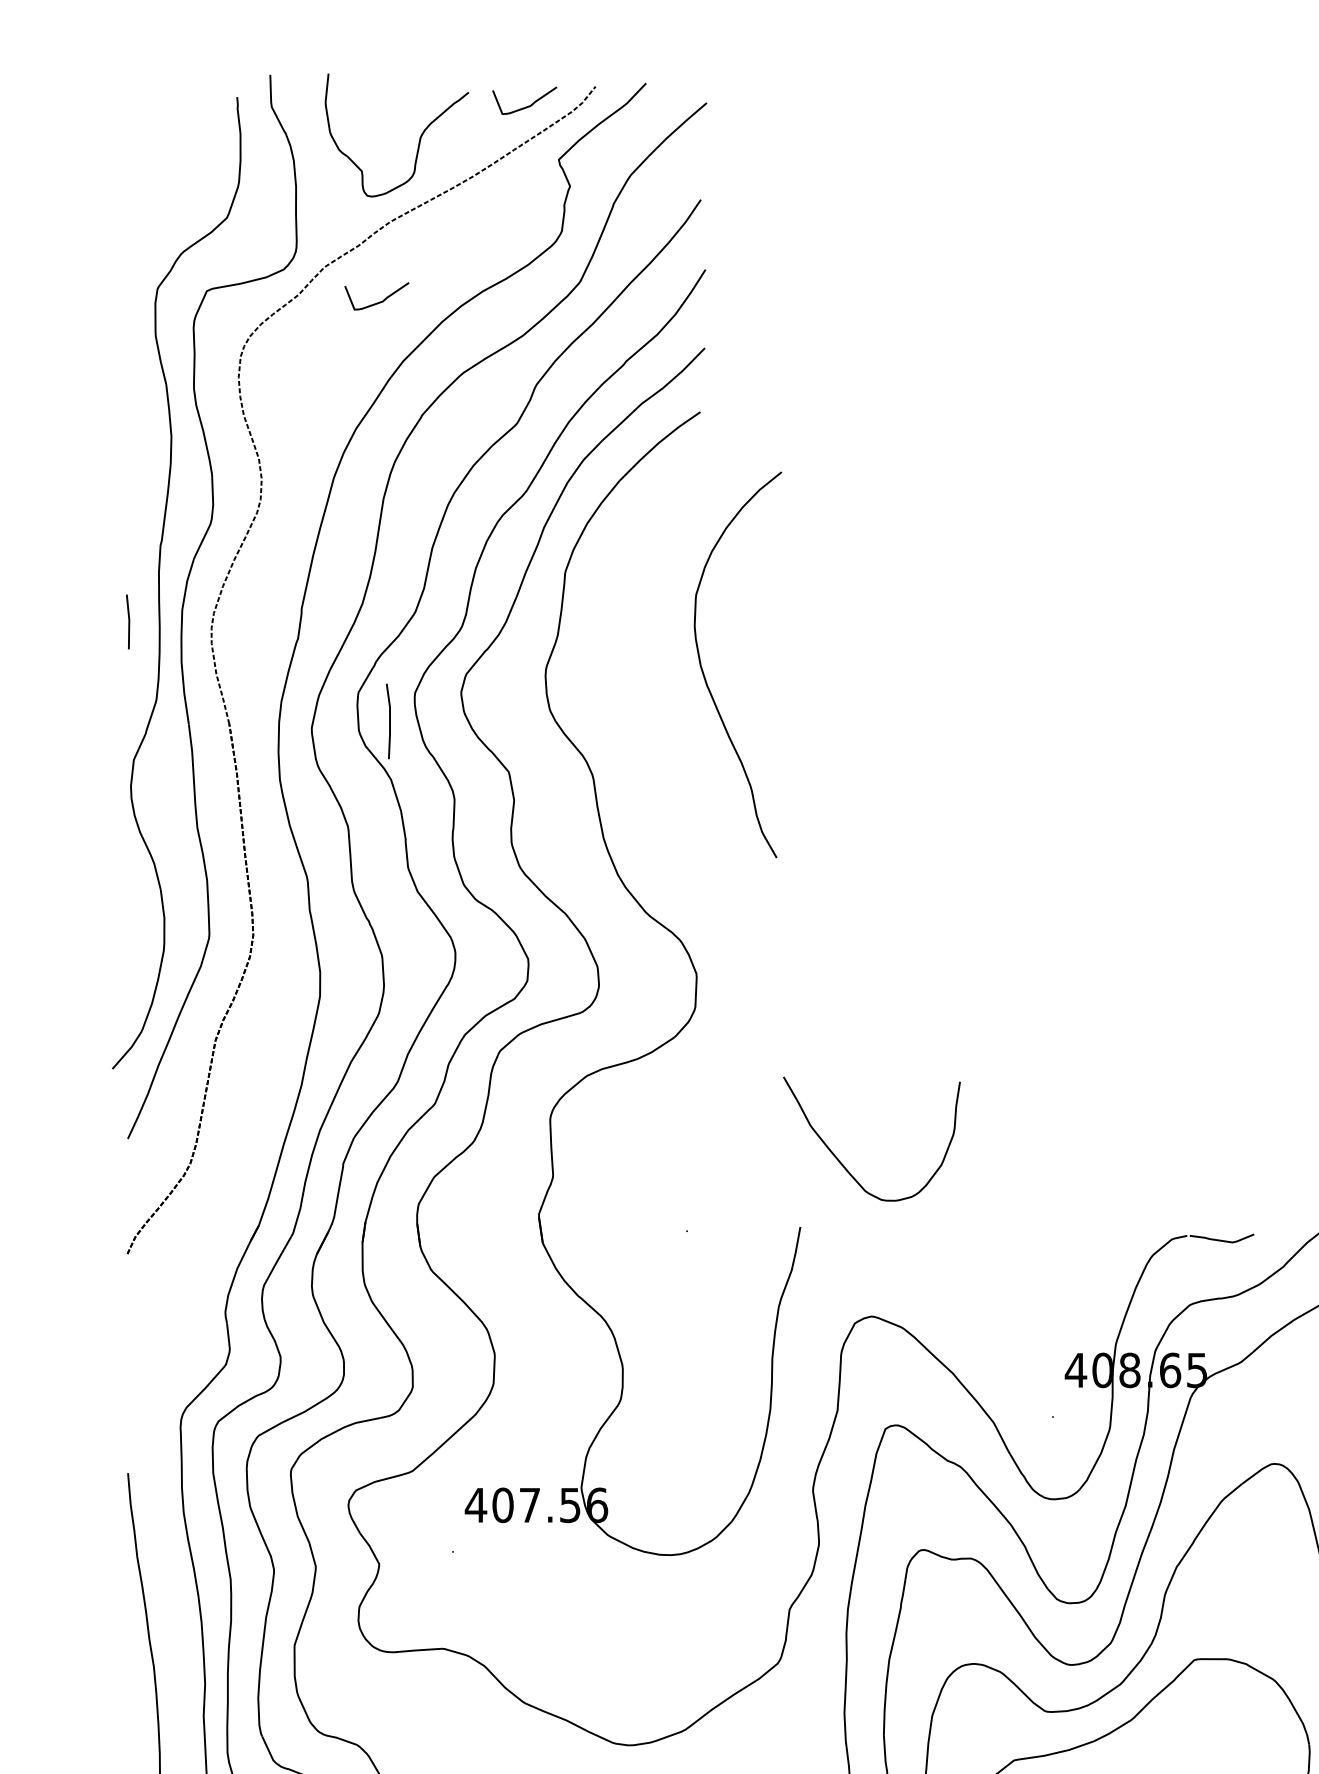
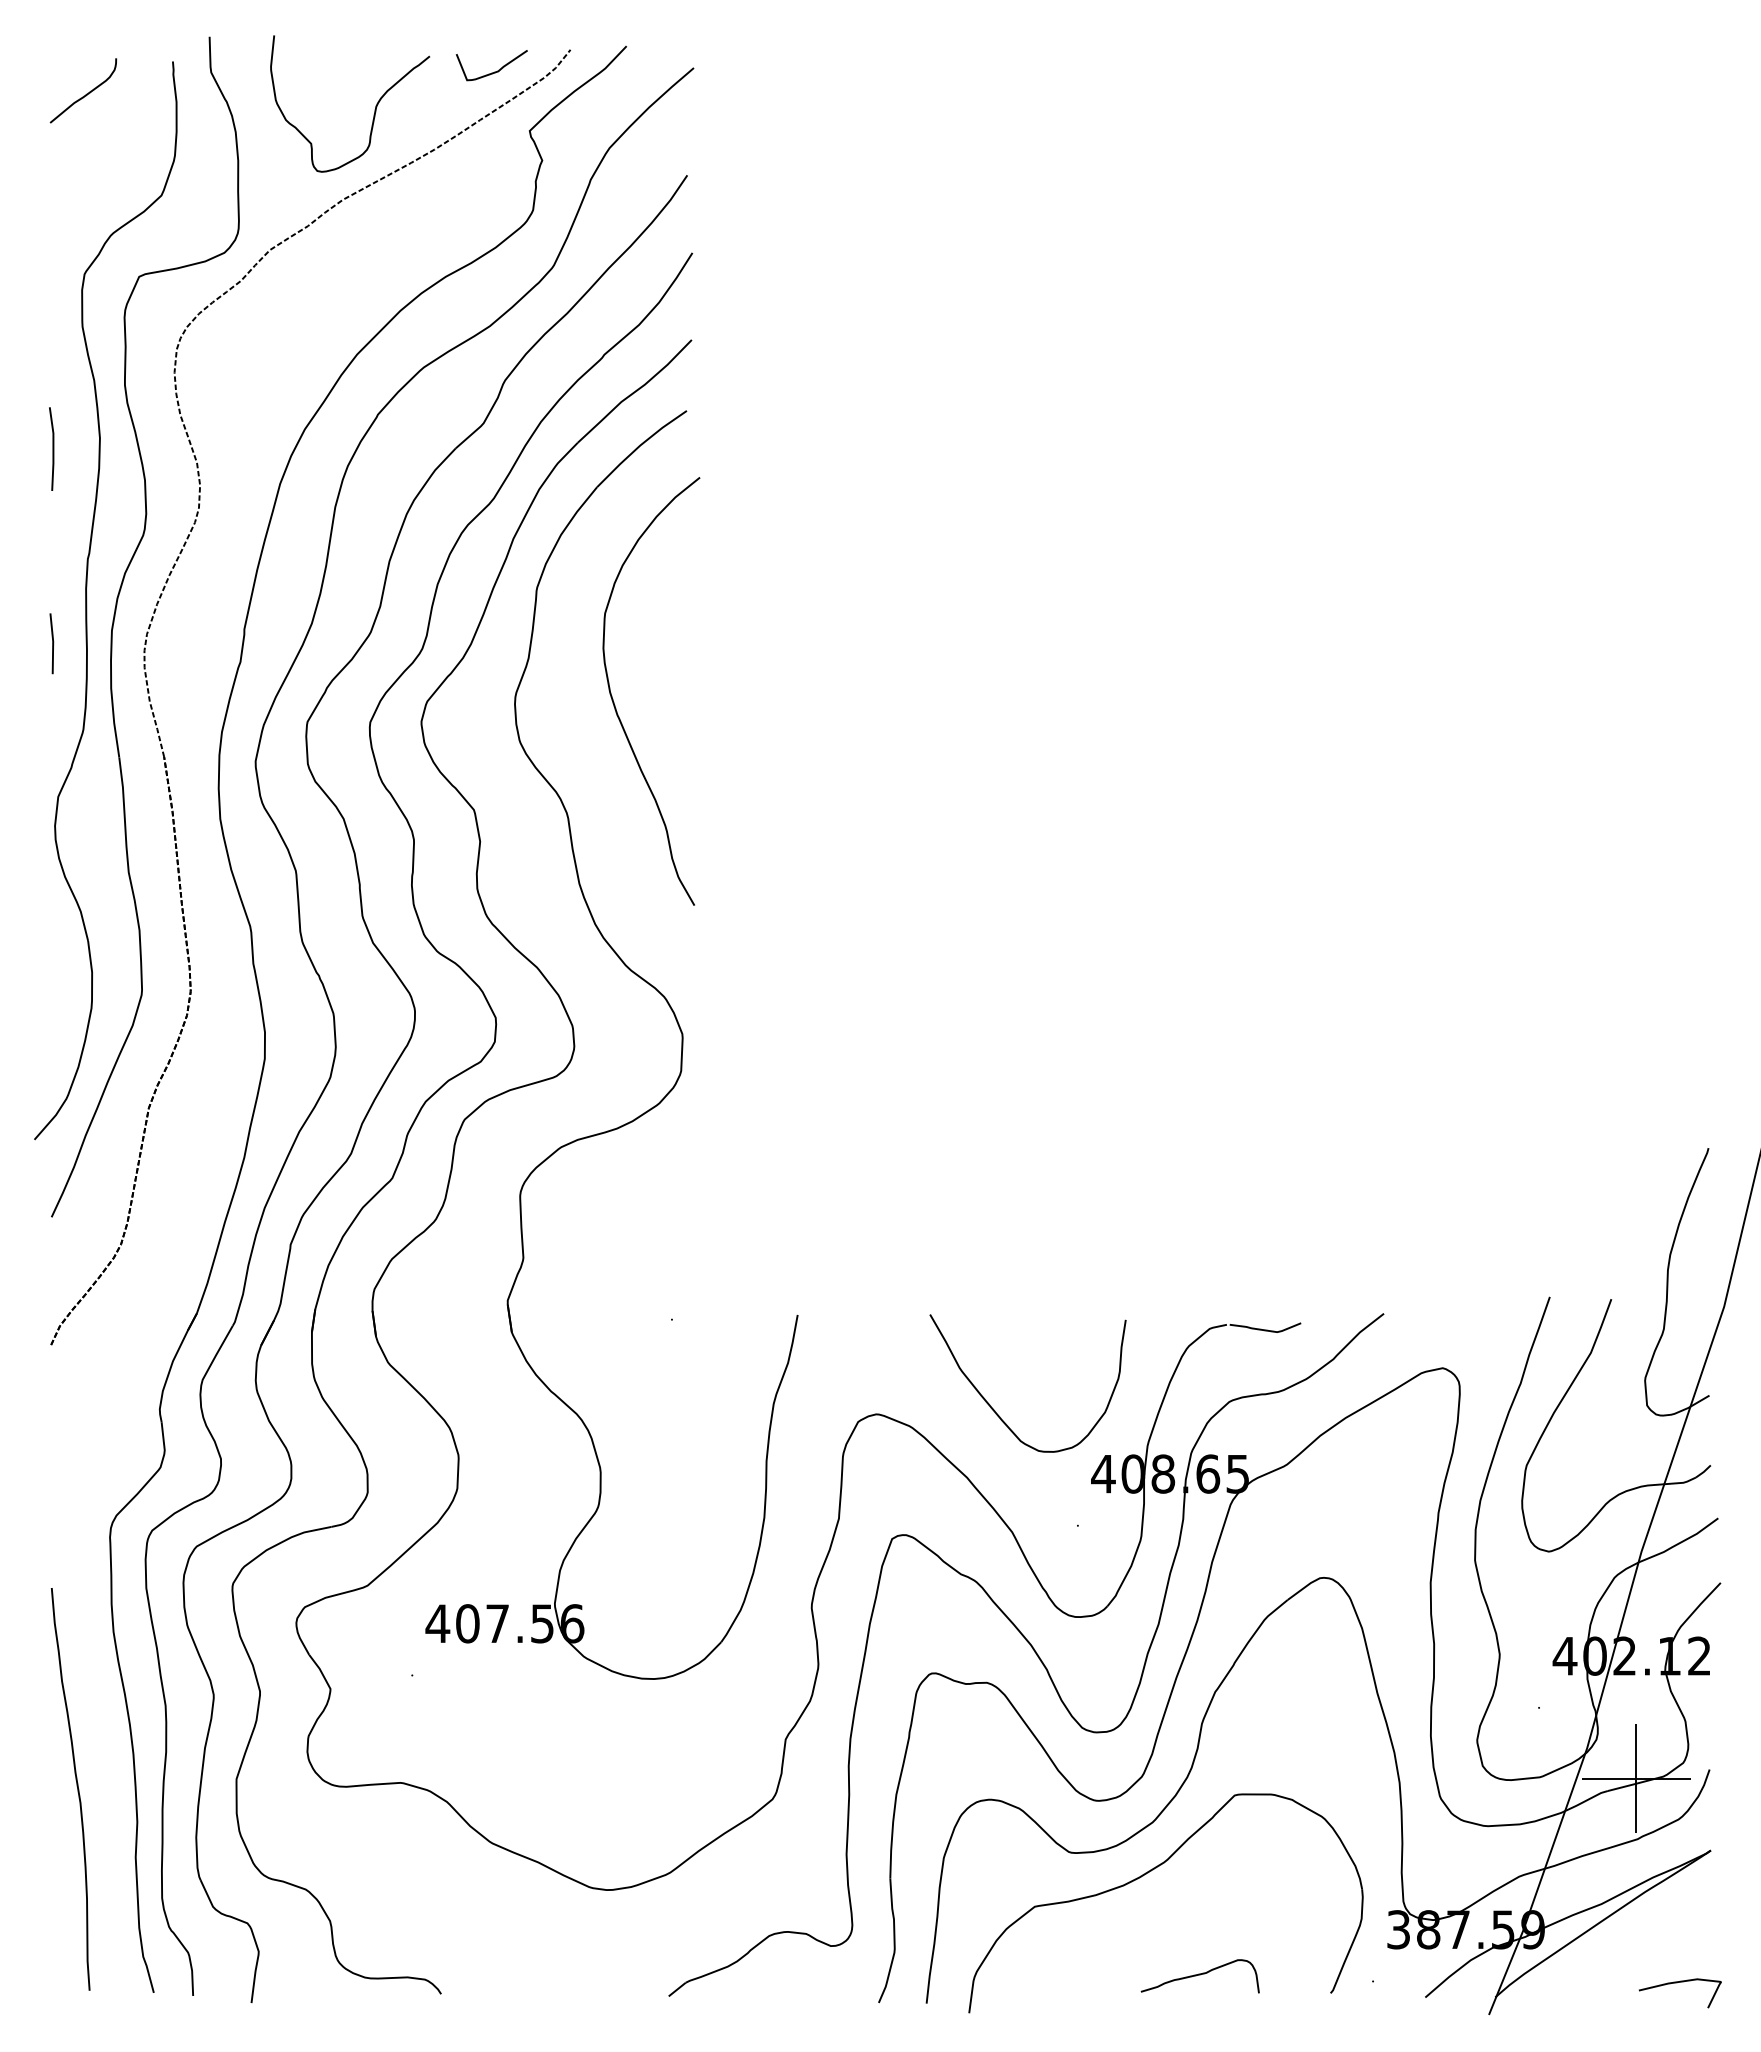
curve: (159, 125) -> (86, 93), added
curve: (379, 301) -> (330, 288), removed
curve: (704, 674) -> (614, 702), moved
line: (389, 720) -> (52, 448), moved
curve: (842, 1163) -> (995, 1410), moved

